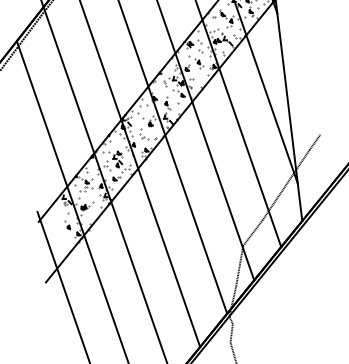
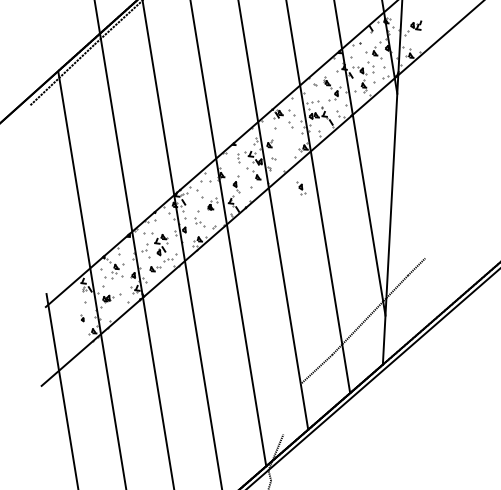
part: (199, 63) -> (301, 188), moved
part: (67, 225) -> (82, 317), size x0.6
line: (239, 266) -> (292, 408), removed

